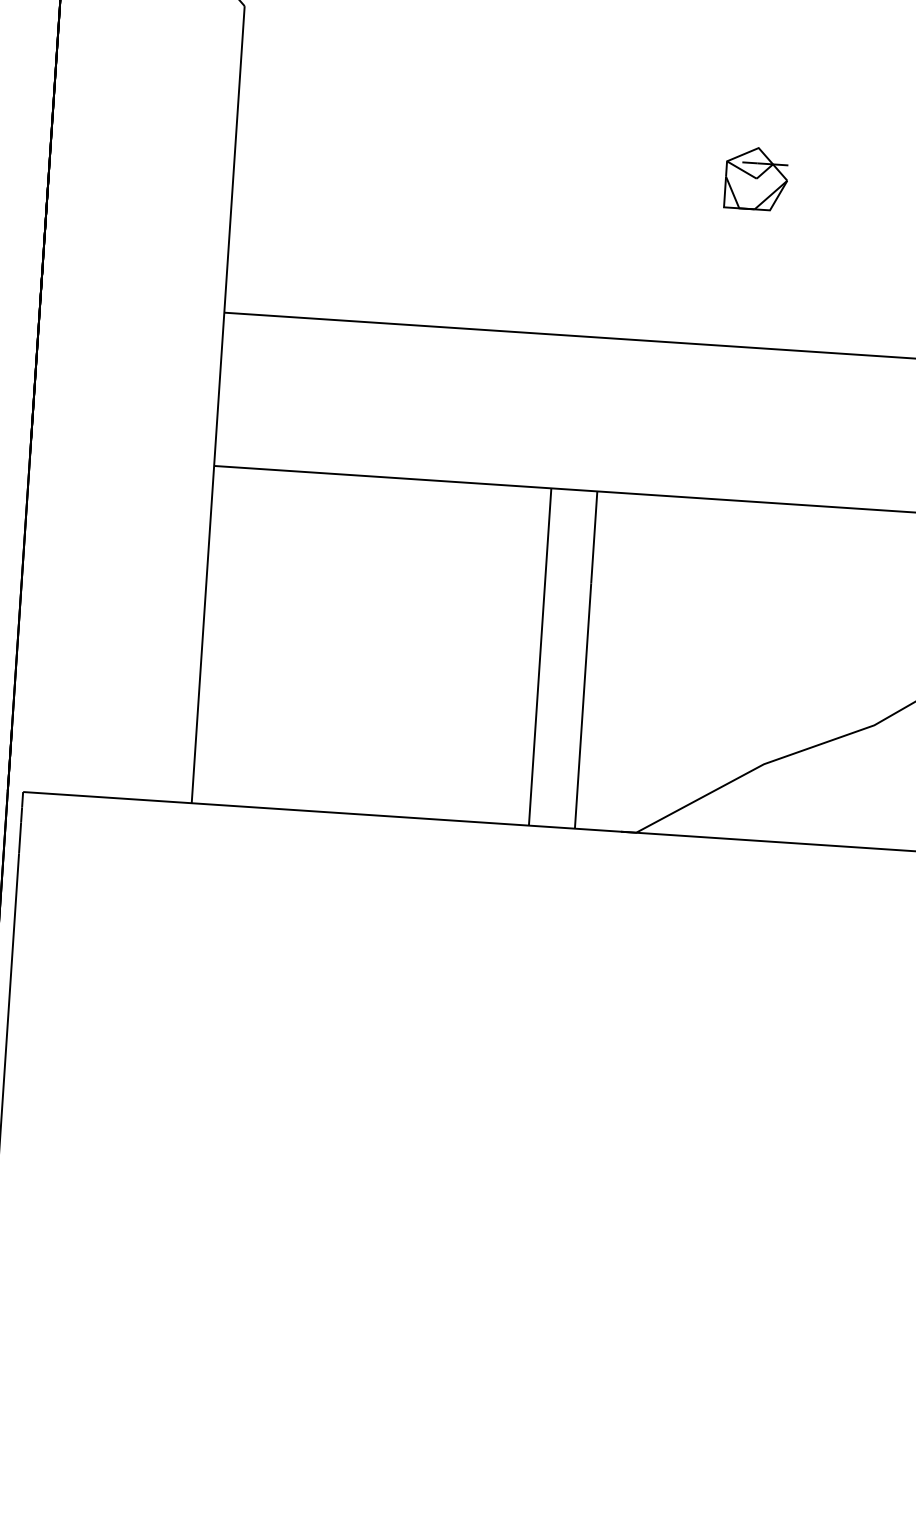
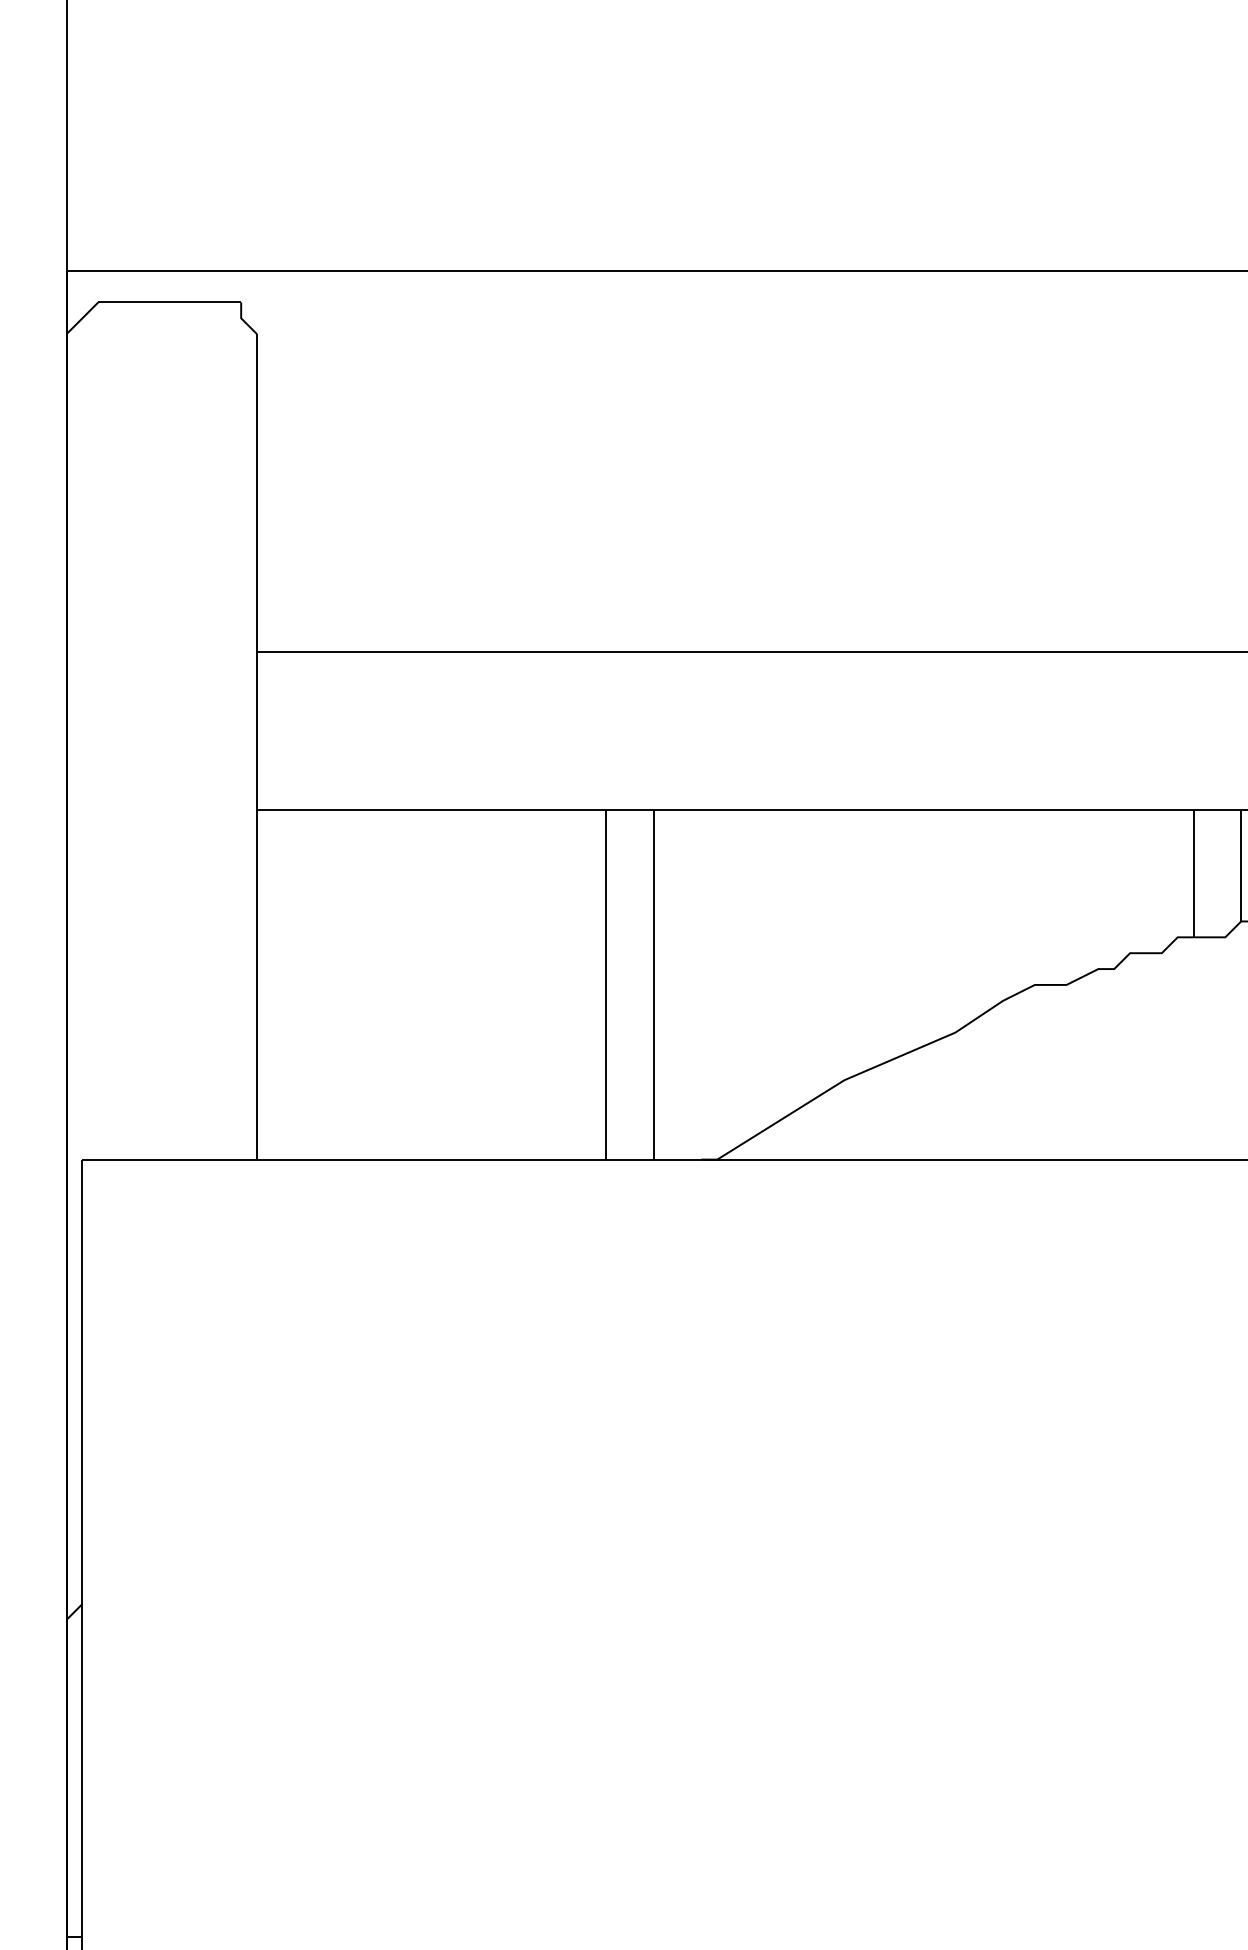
part: (756, 178) -> (796, 476), removed

